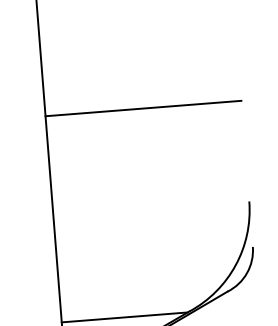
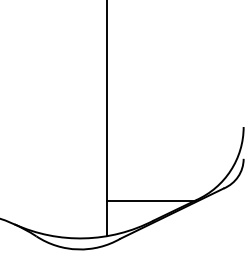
line: (142, 108) -> (174, 56), removed

